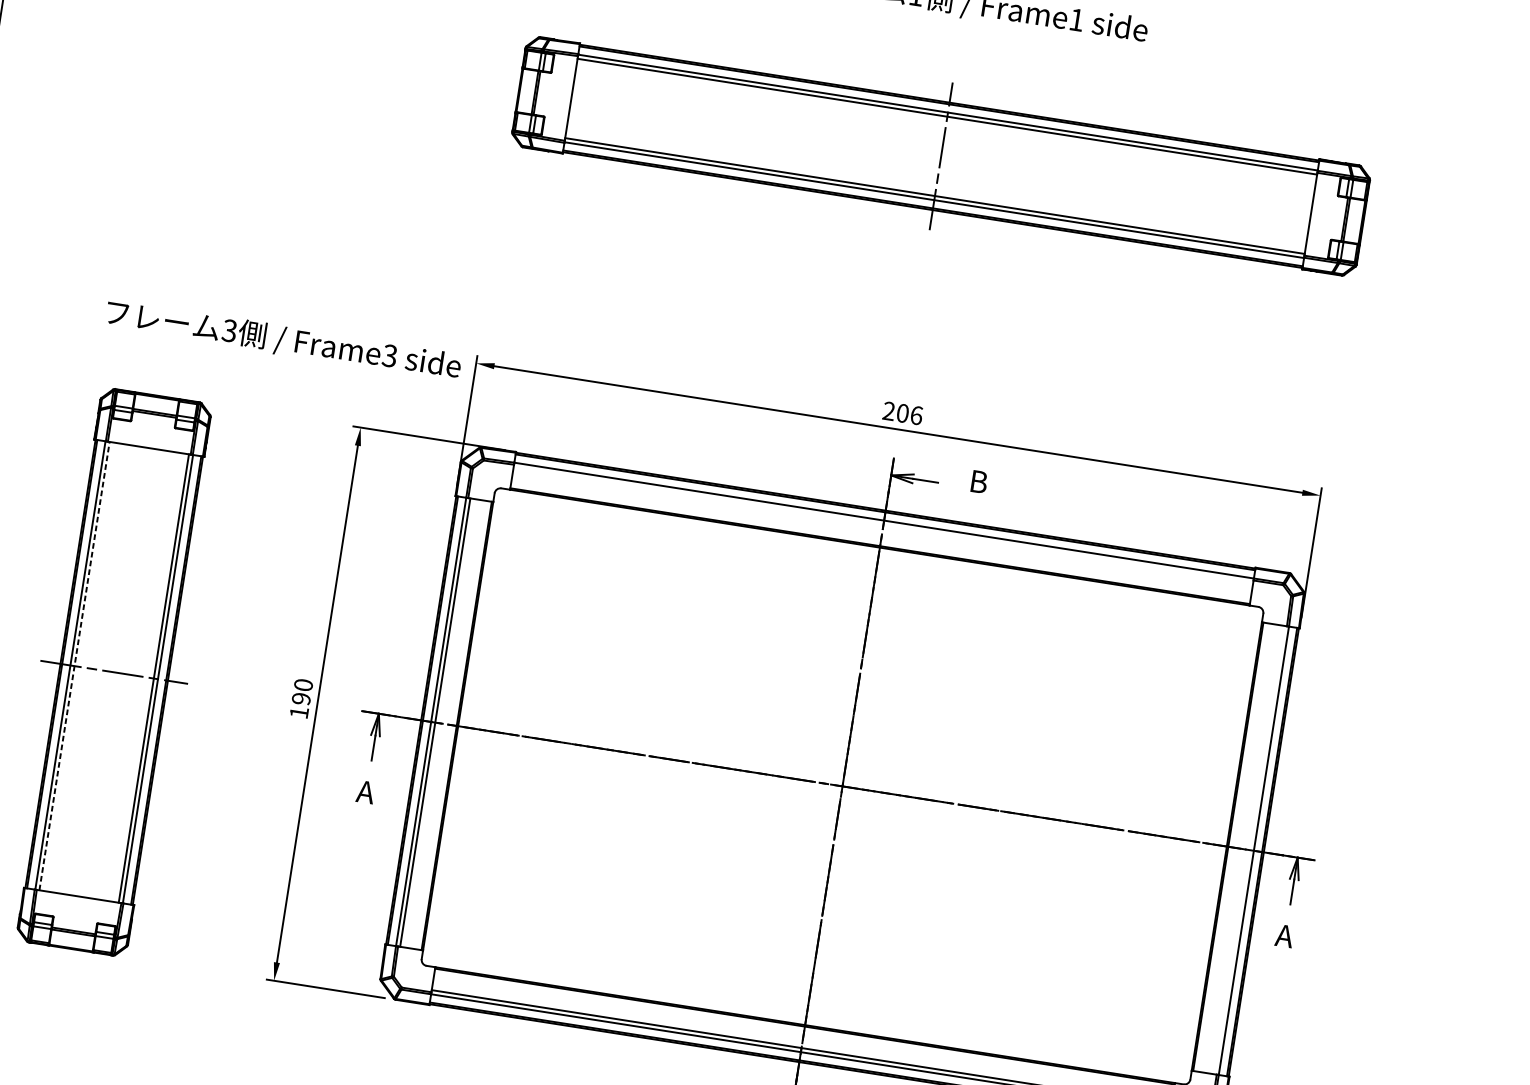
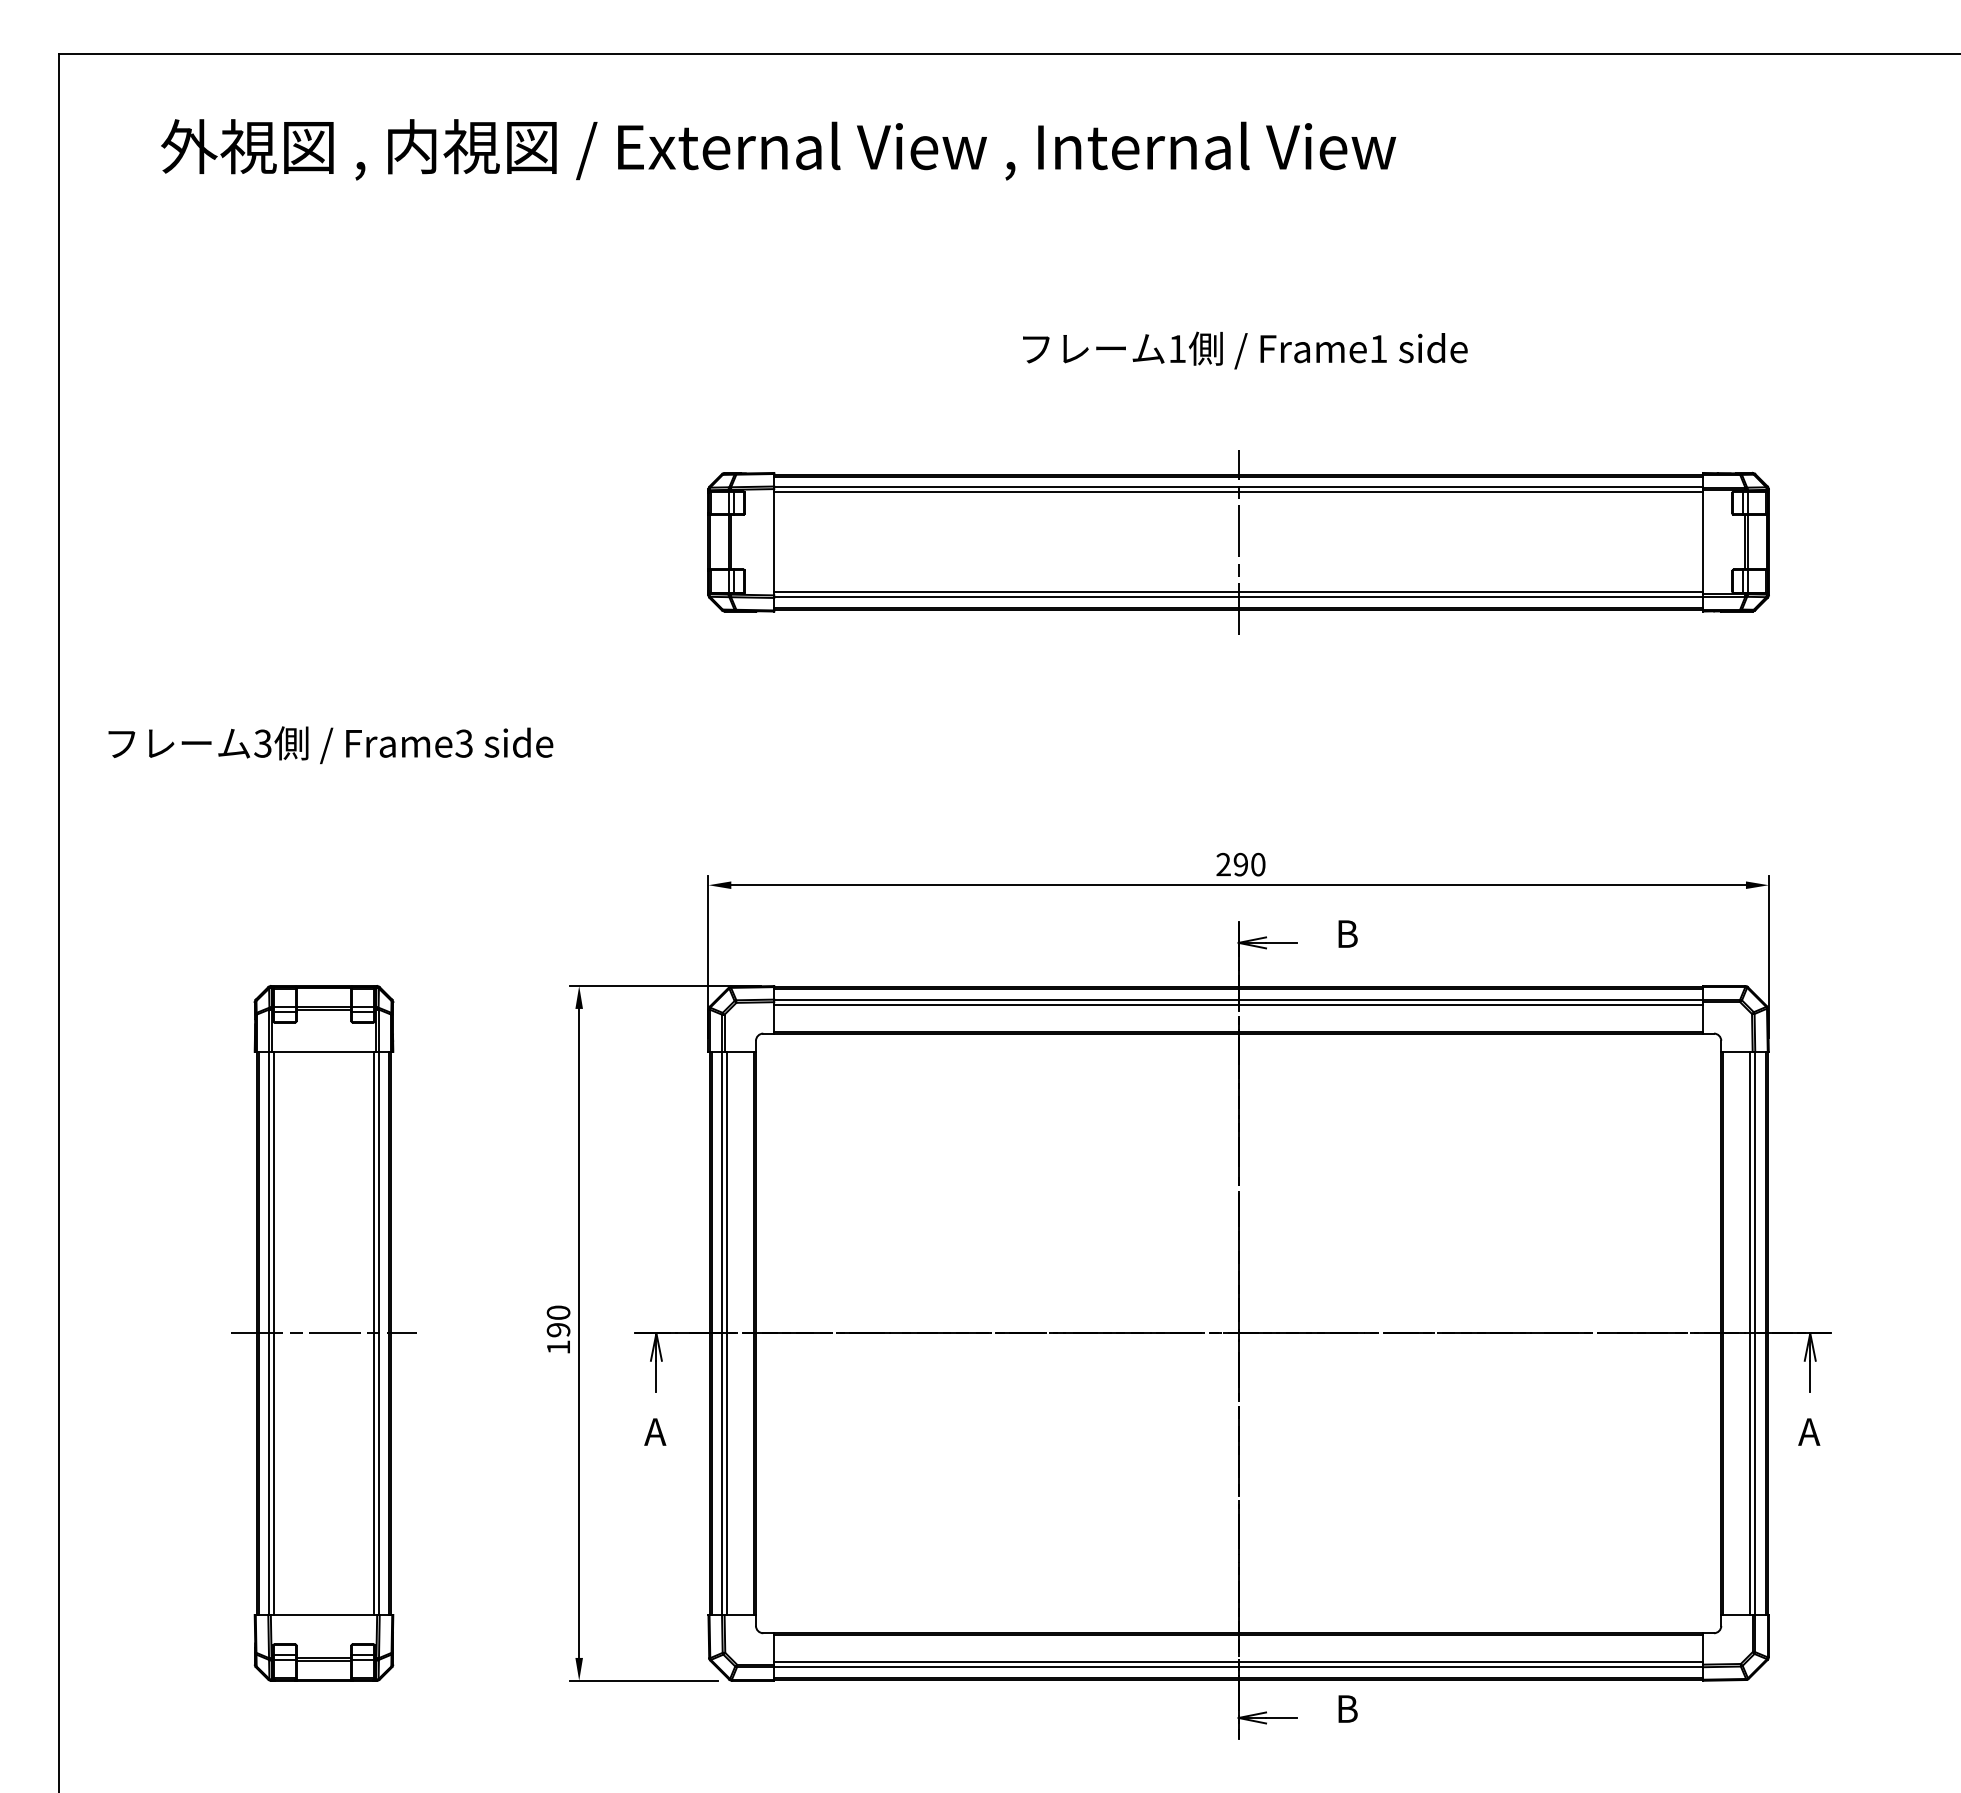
text: (283, 340) -> (330, 745), moved
text: (909, 414) -> (1249, 864), 206 -> 290
line: (883, 524) -> (1238, 1004), added
line: (74, 666) -> (274, 1333), dashed -> solid
line: (1250, 849) -> (1750, 1332), added

